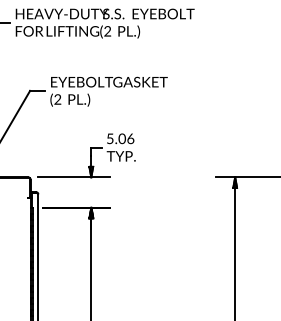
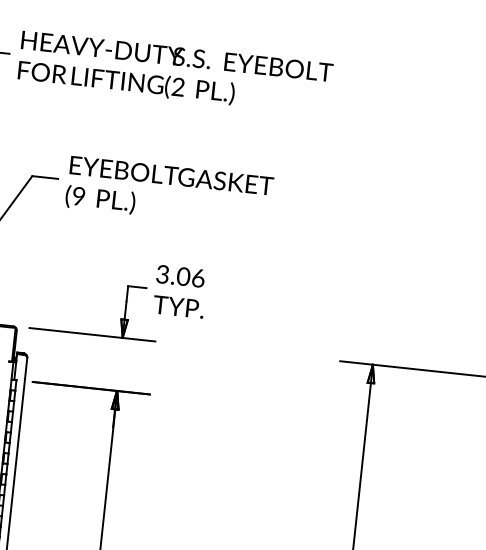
text: (57, 100) -> (78, 198), (2 -> (9
text: (109, 138) -> (161, 273), 5.06 -> 3.06

